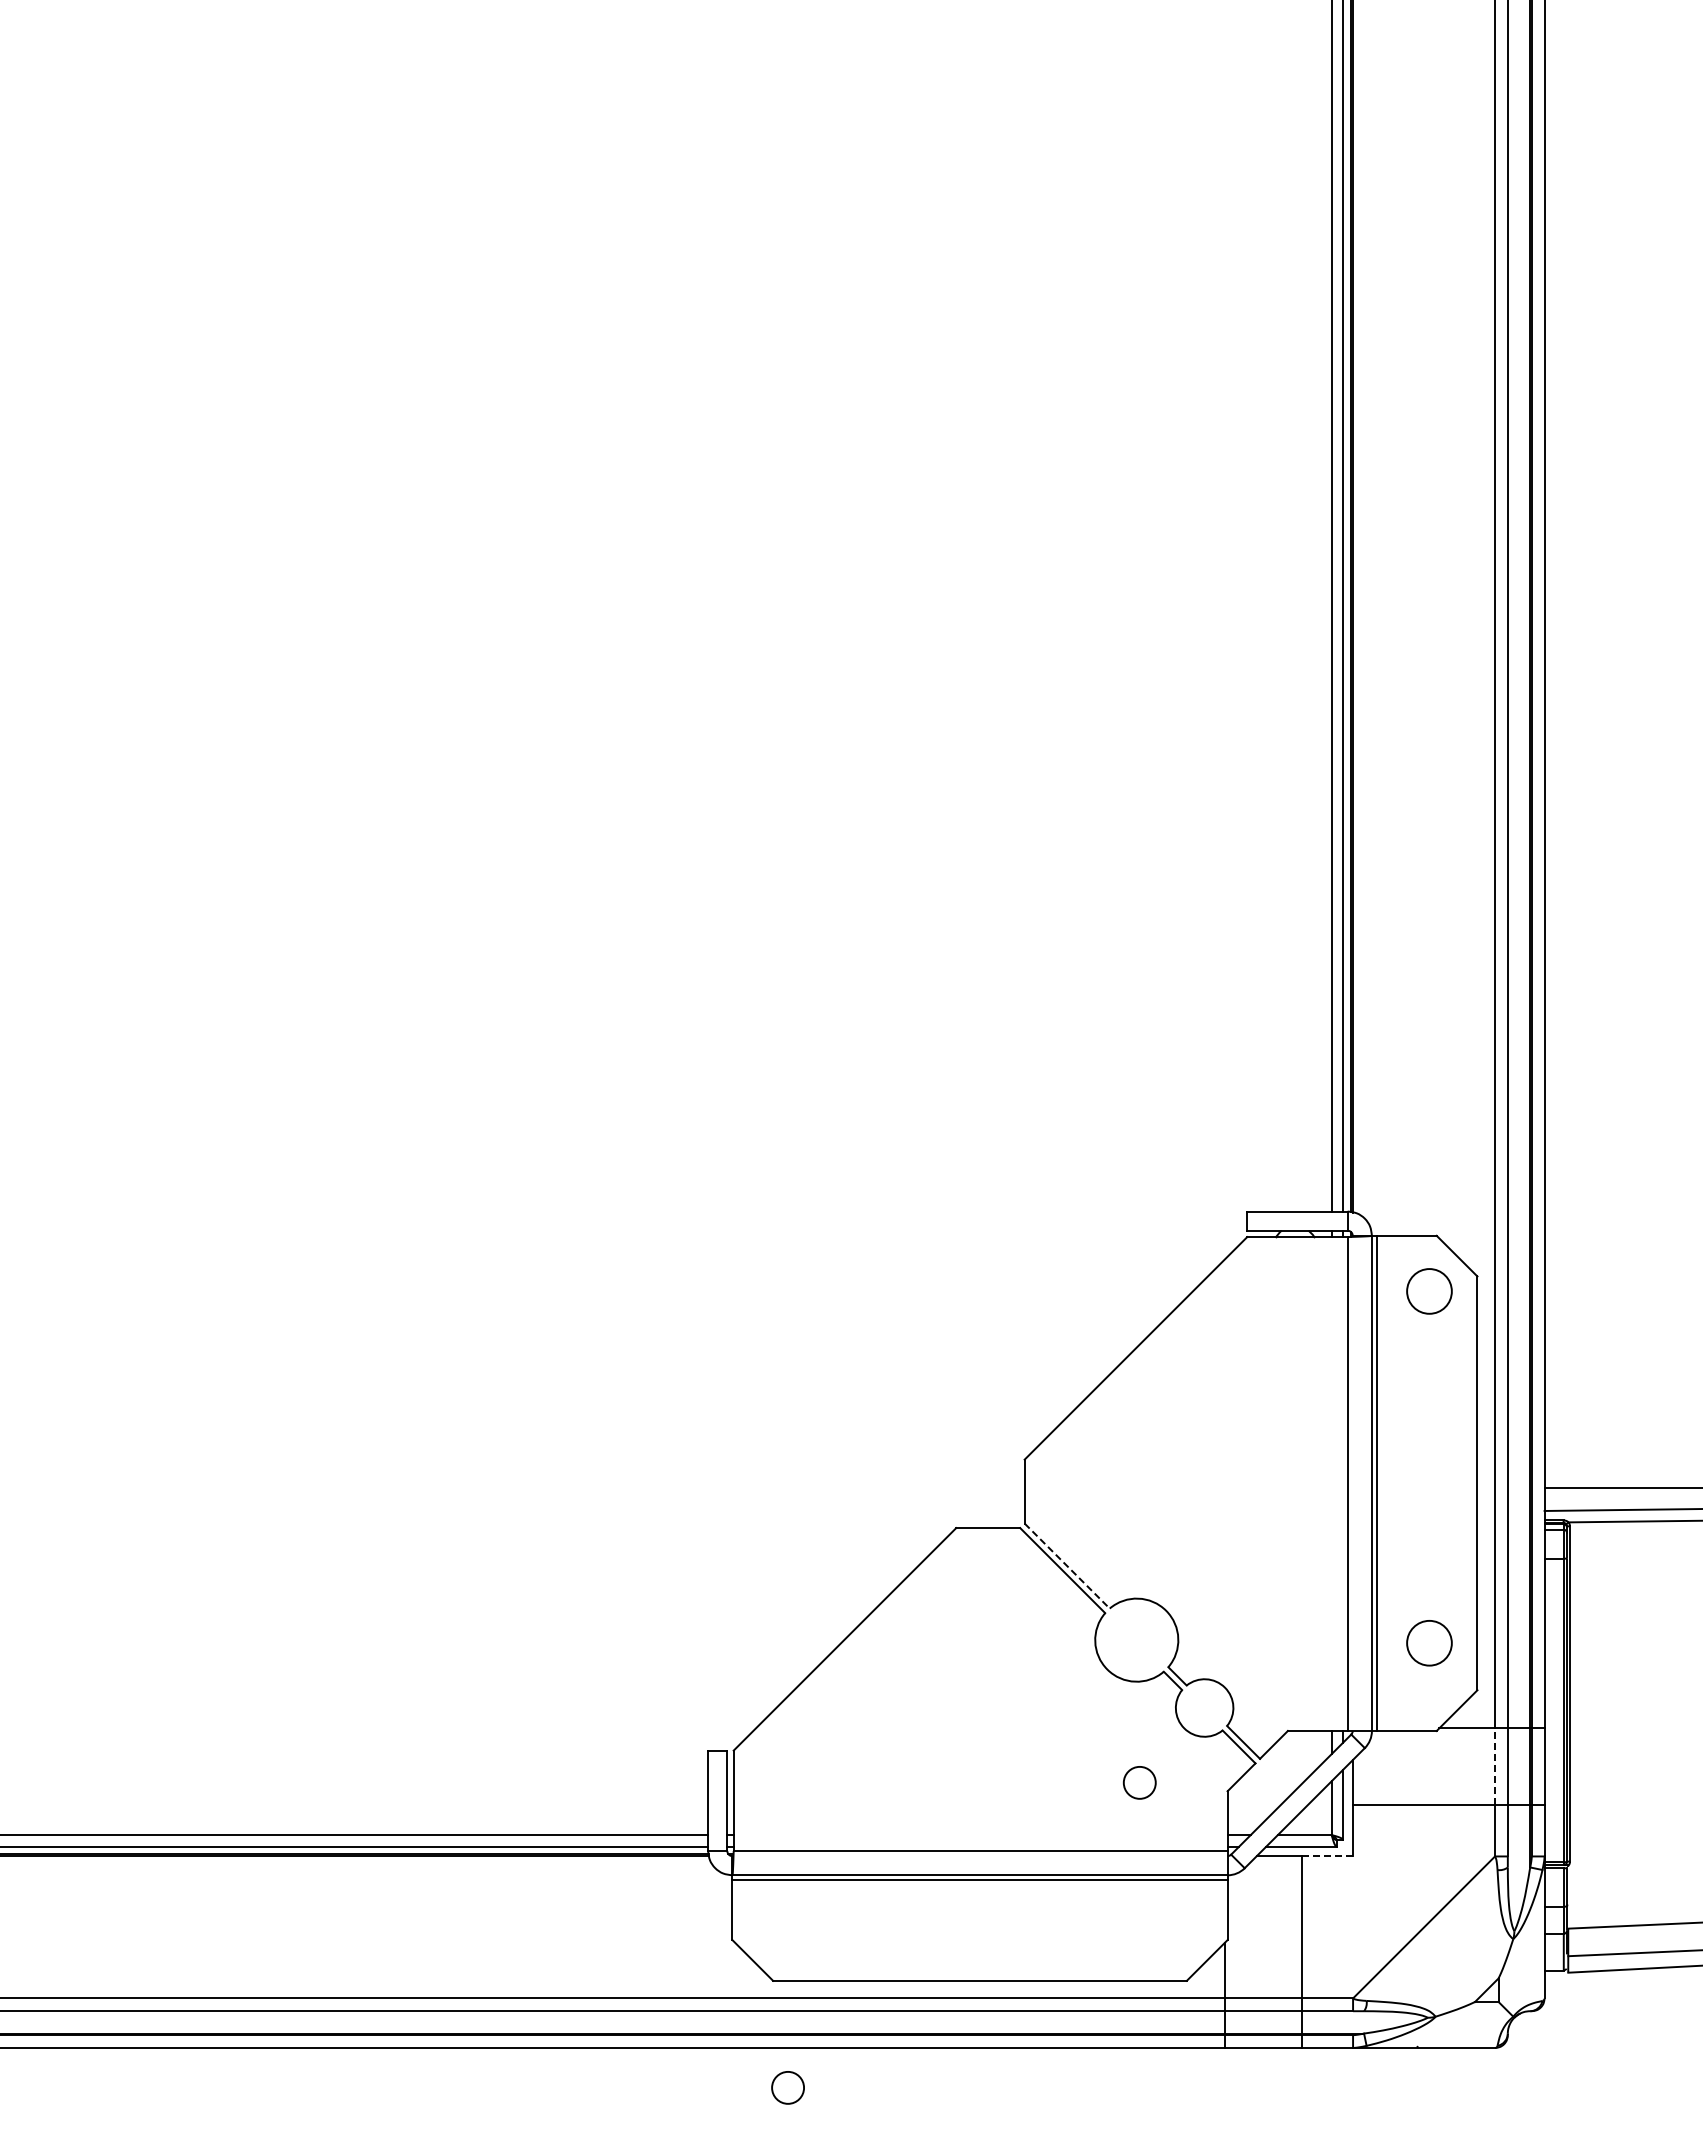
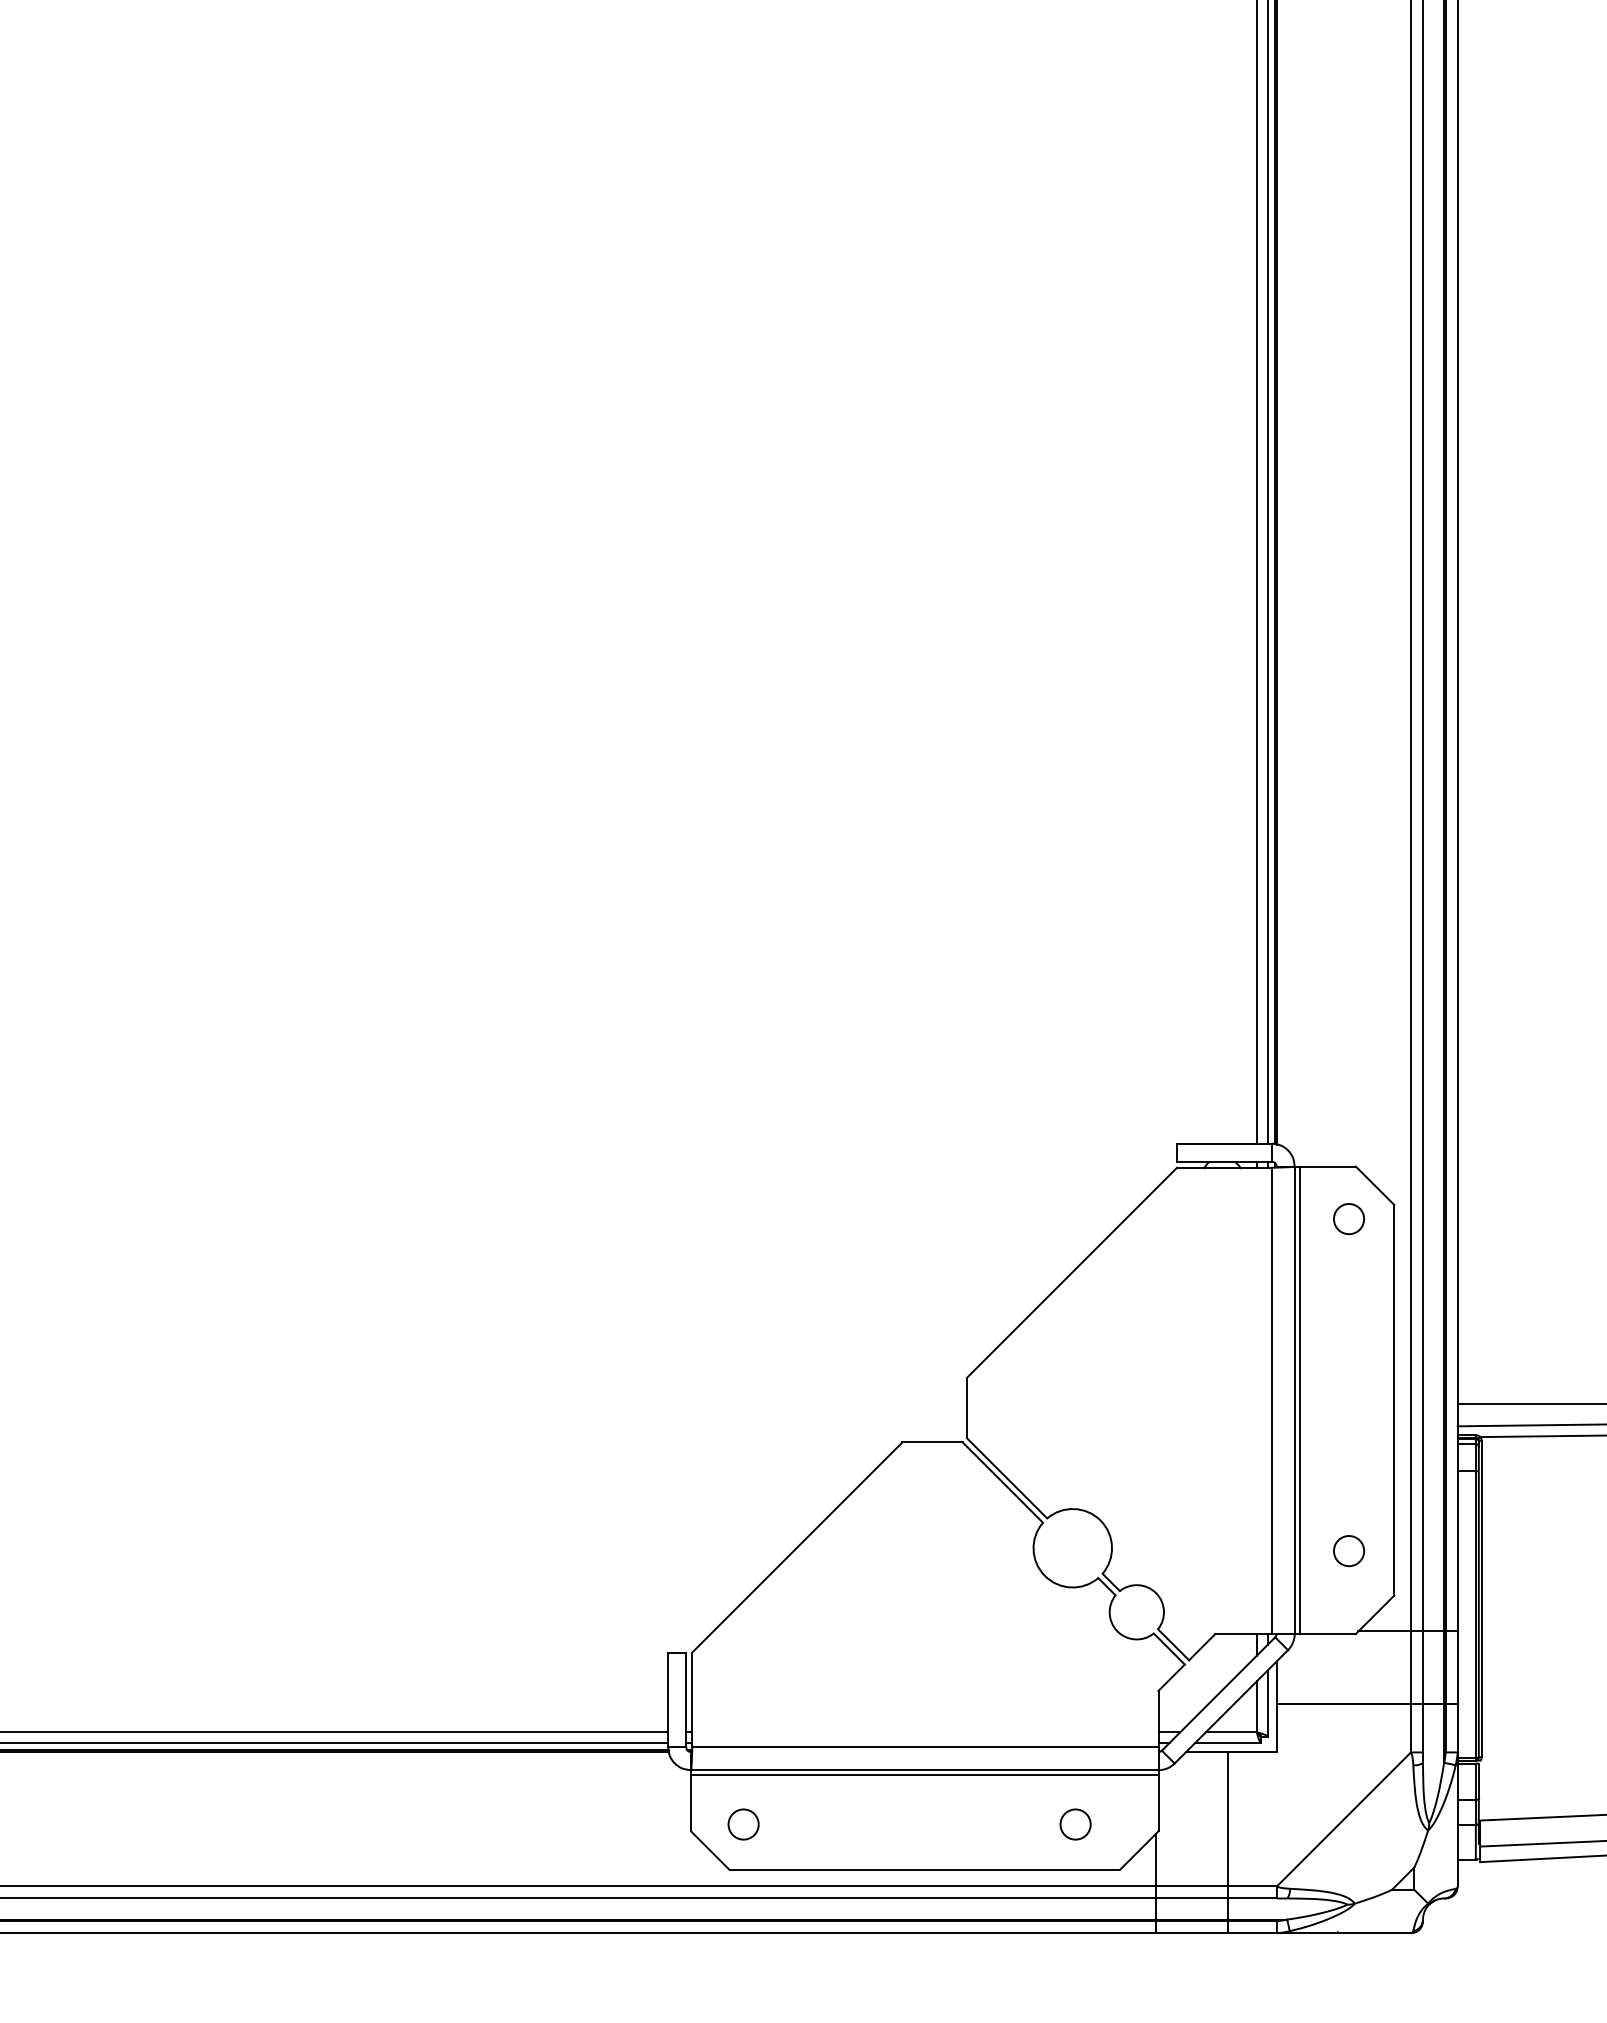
circle: (1429, 1291) -> (1349, 1219), size x0.71
line: (1067, 1566) -> (1007, 1478), dashed -> solid
circle: (1429, 1642) -> (1349, 1550), size x0.71
line: (1495, 1766) -> (1411, 1667), dashed -> solid
circle: (1139, 1782) -> (1075, 1824), moved
line: (1327, 1856) -> (1252, 1752), dashed -> solid
circle: (787, 2087) -> (743, 1824), moved

